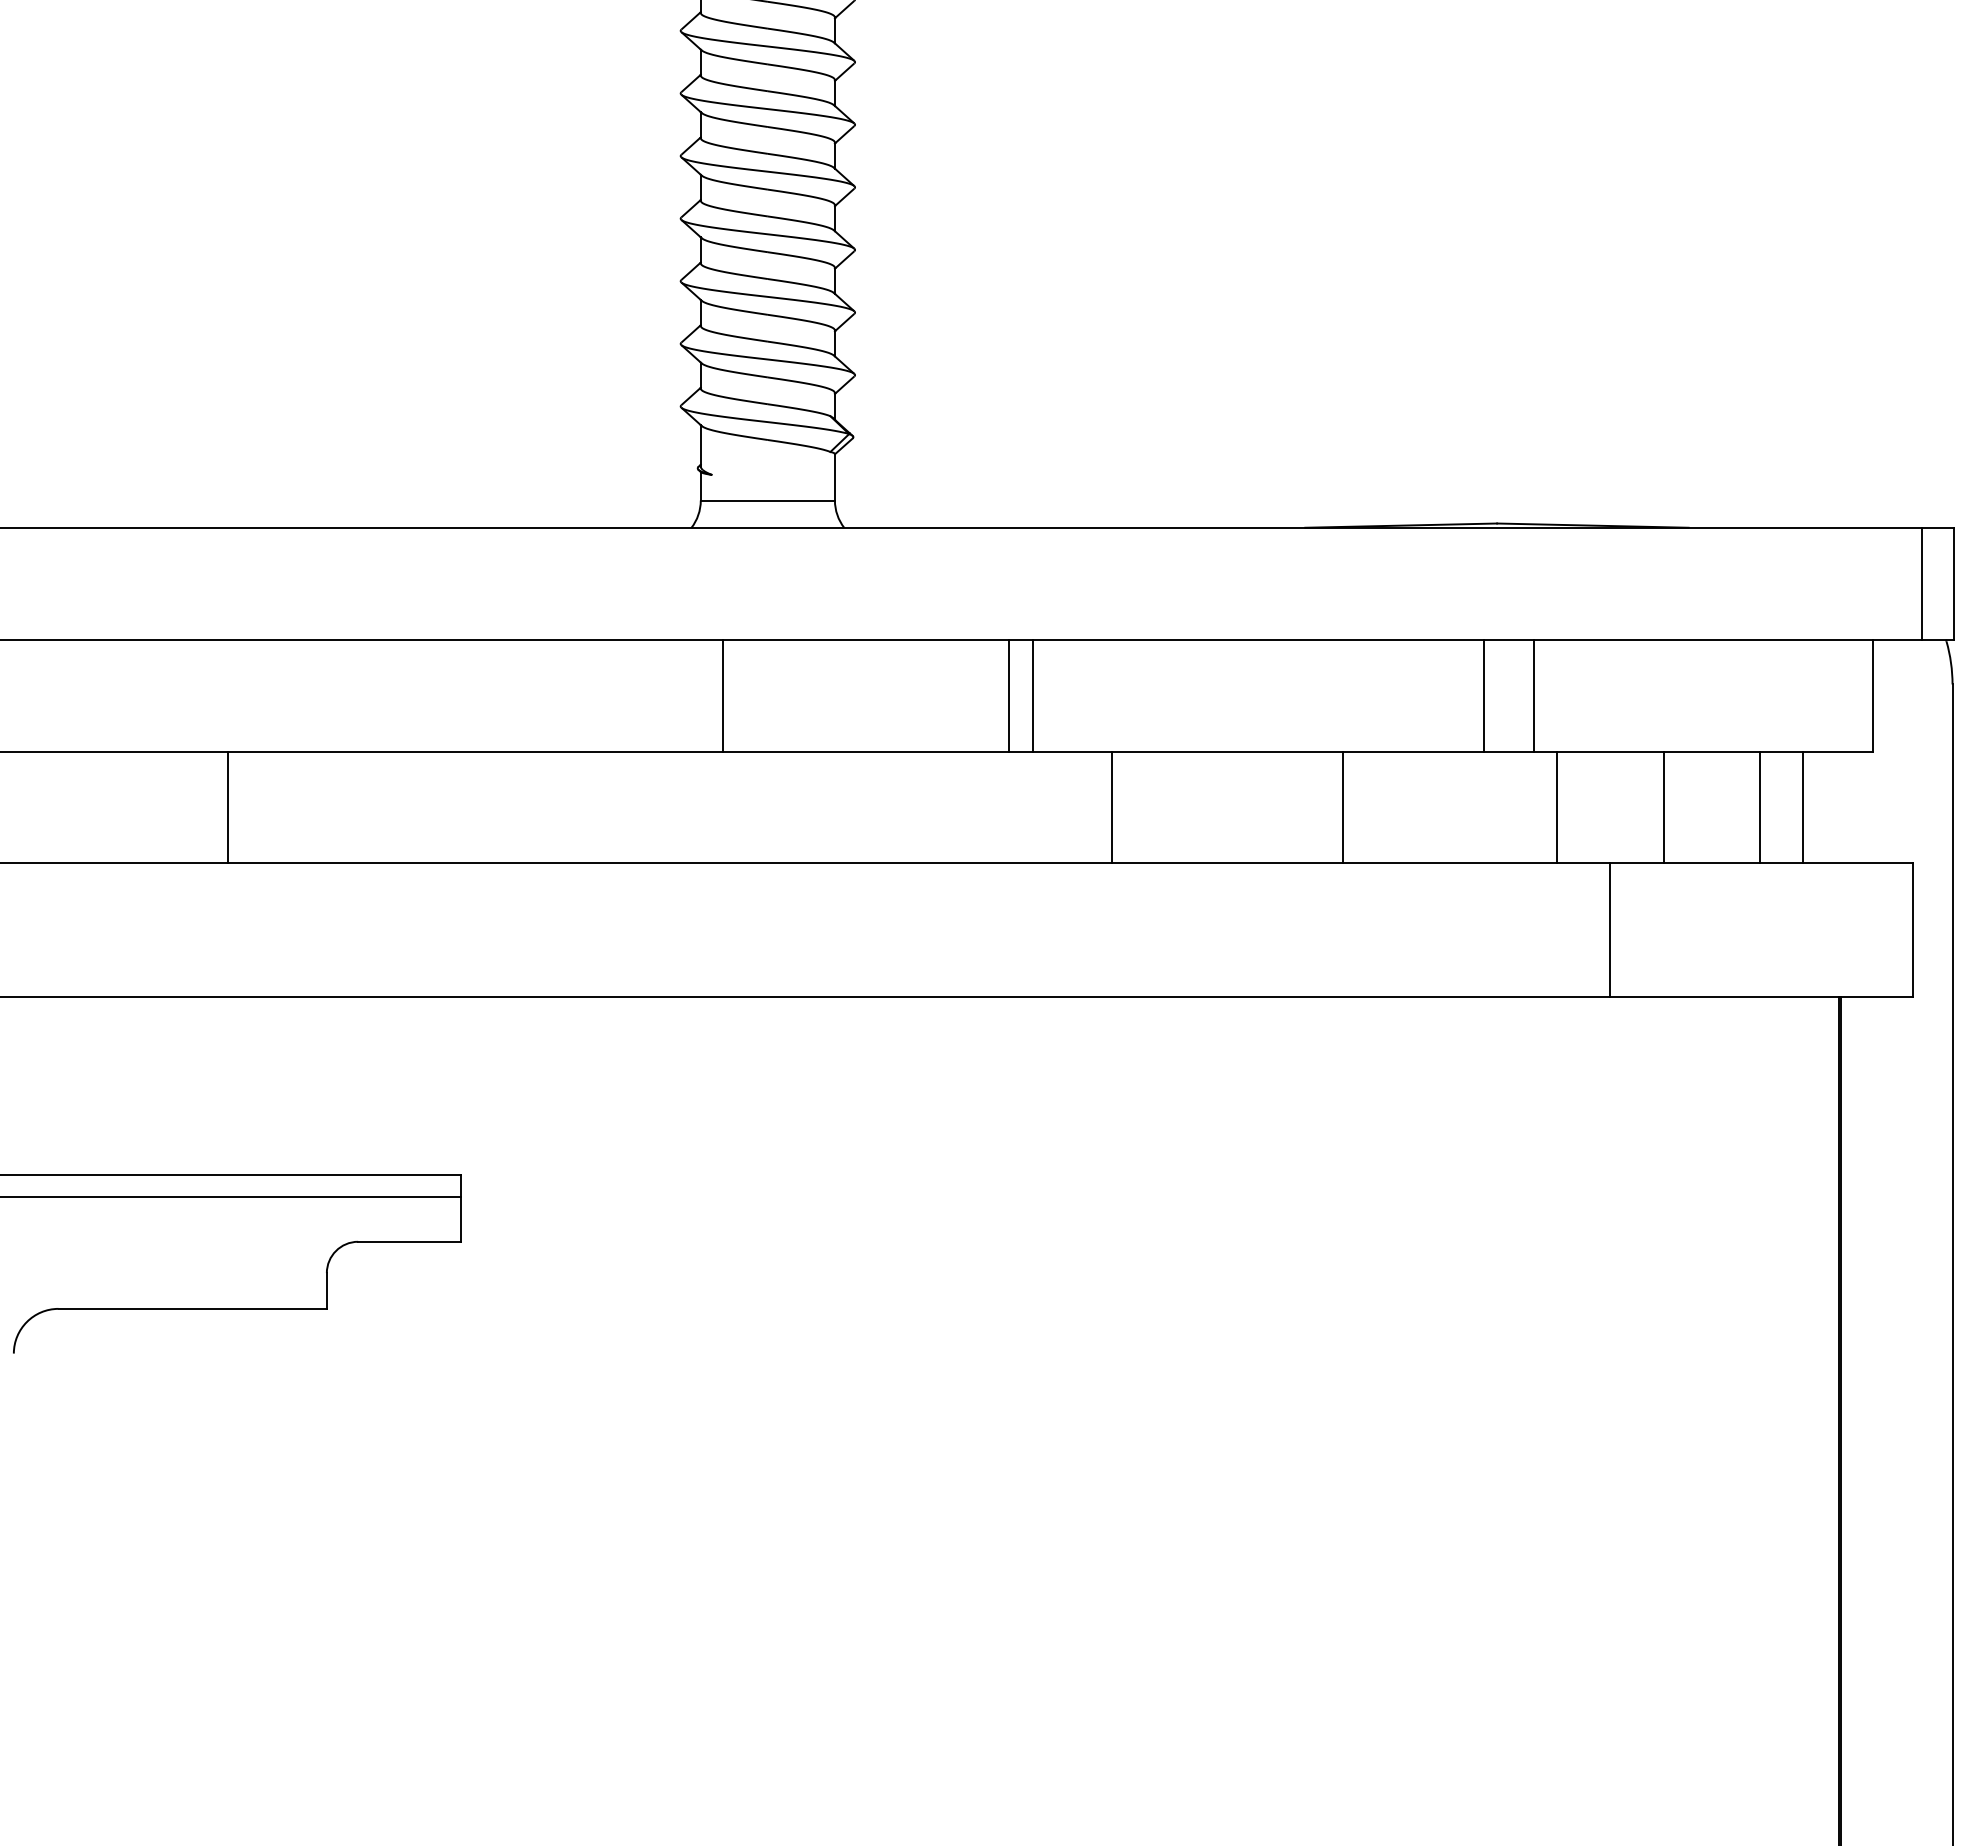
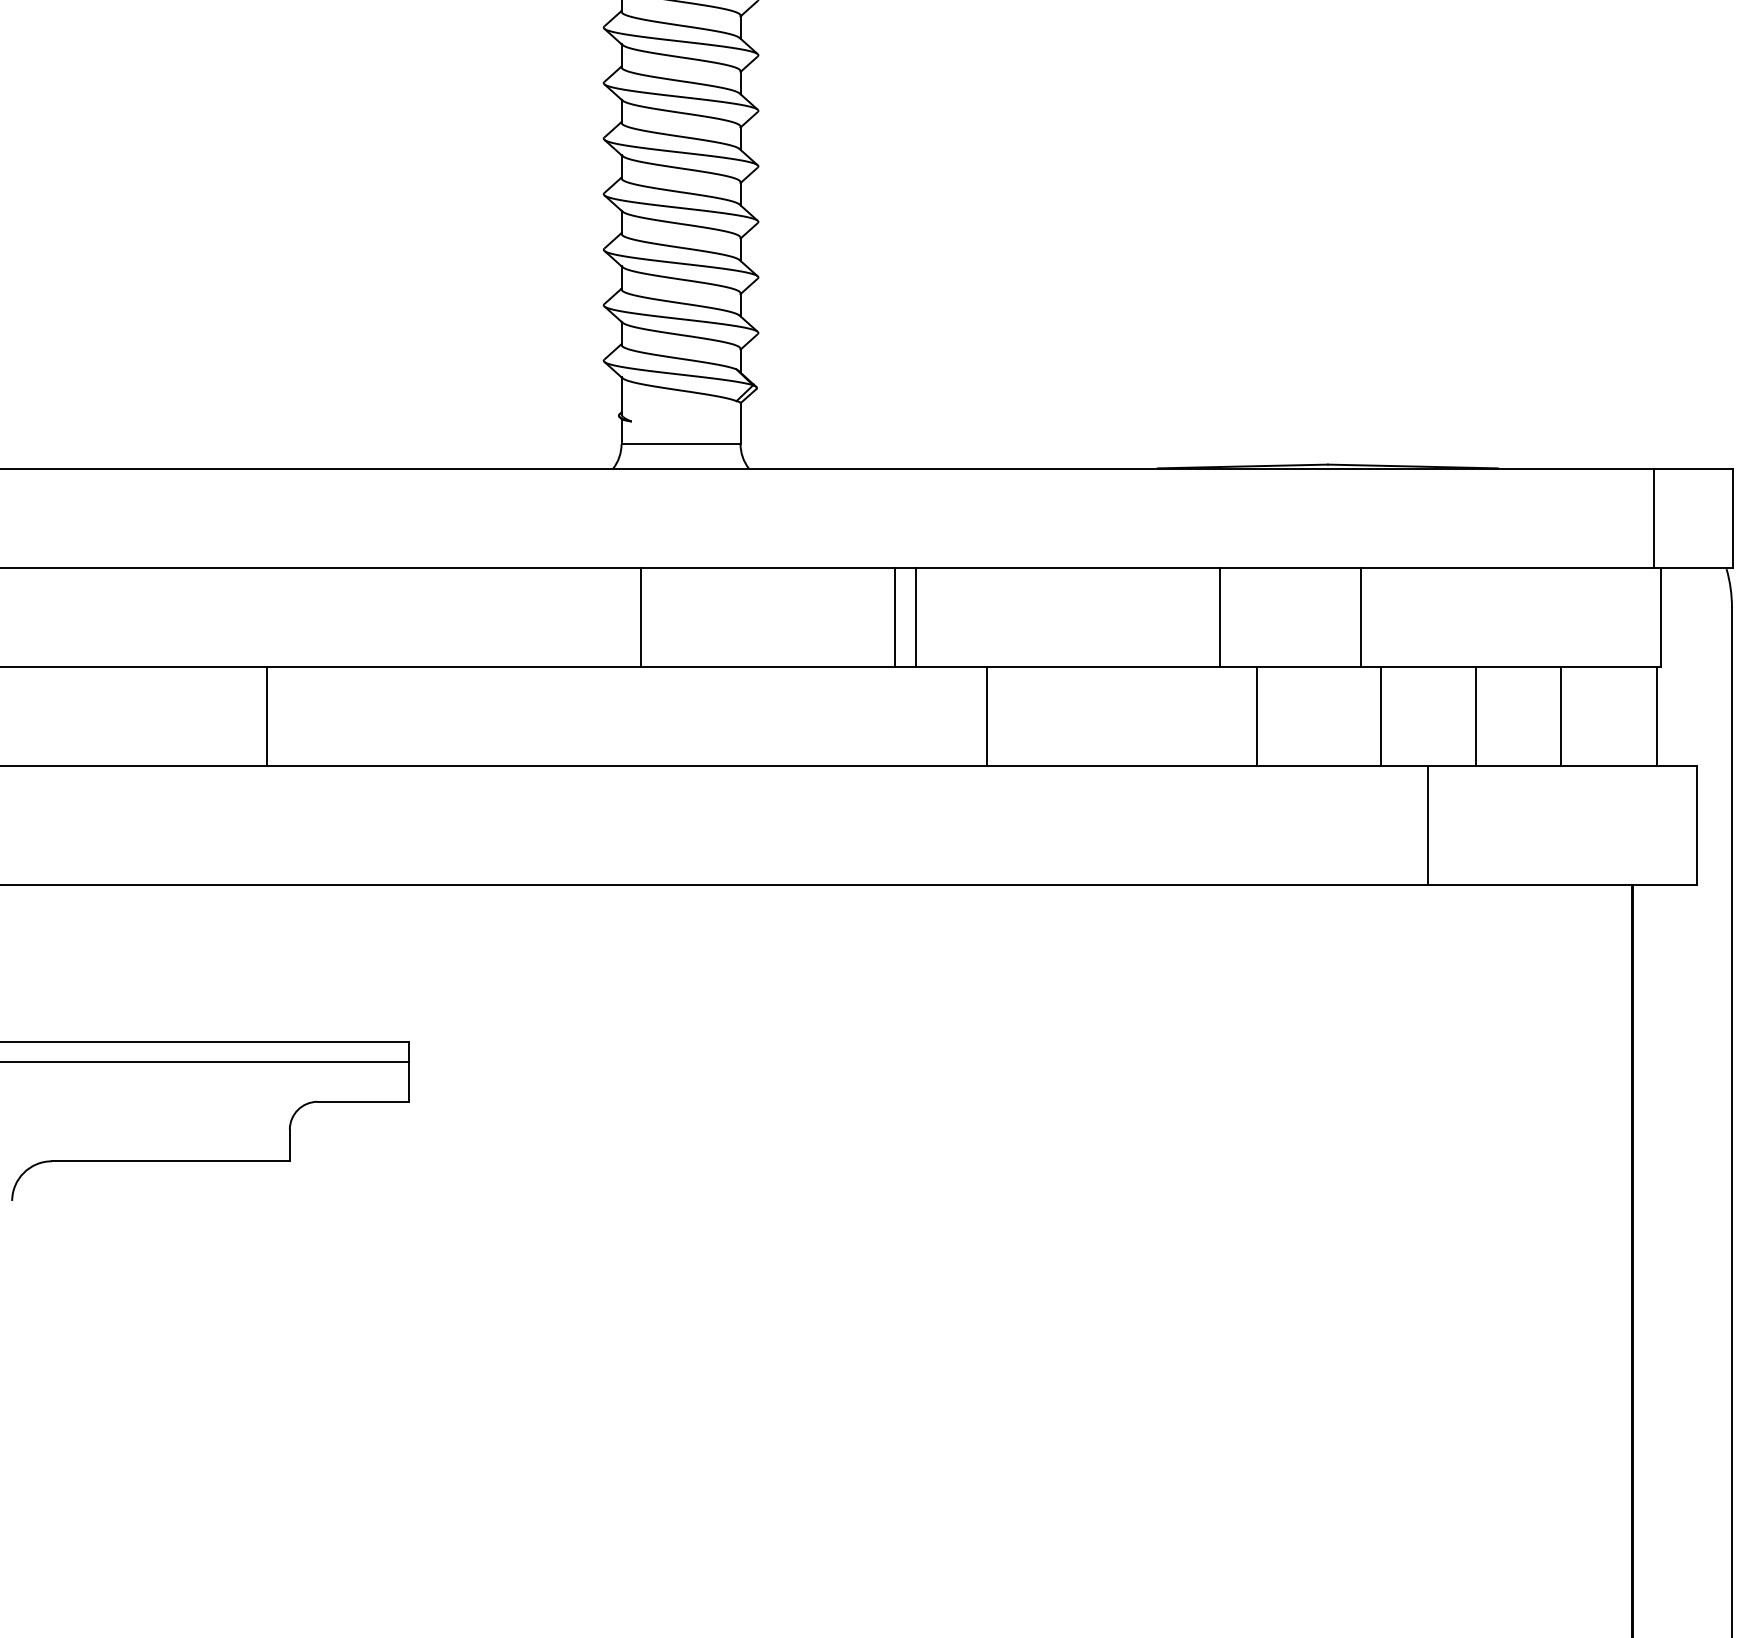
line: (1921, 583) -> (1653, 517), moved
line: (1483, 695) -> (1220, 617), moved
line: (227, 807) -> (266, 716), moved
line: (1343, 807) -> (1257, 716), moved
line: (1802, 807) -> (1656, 716), moved

